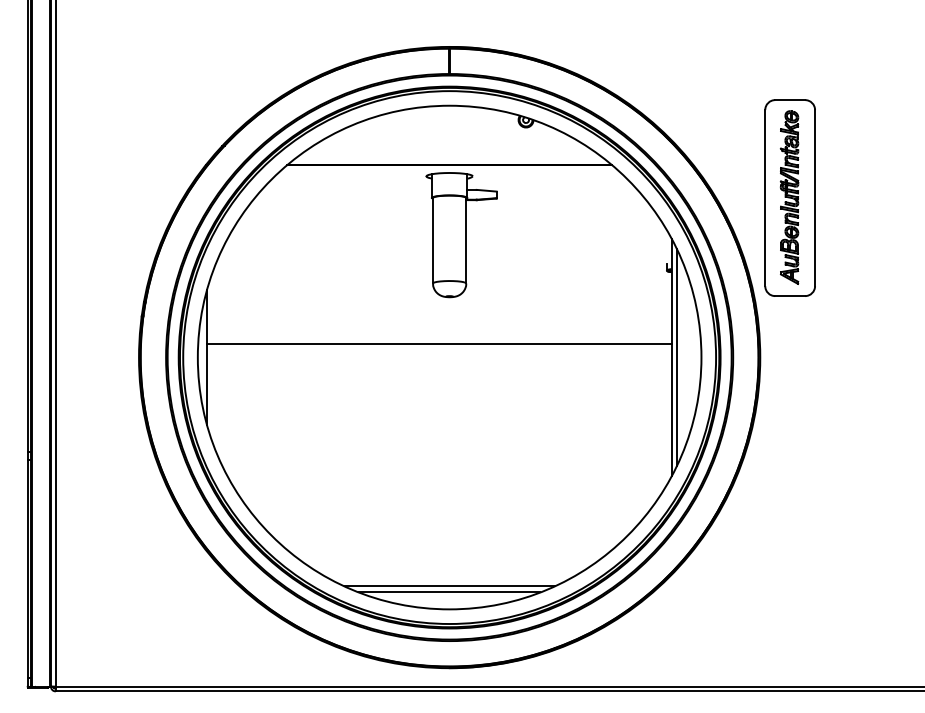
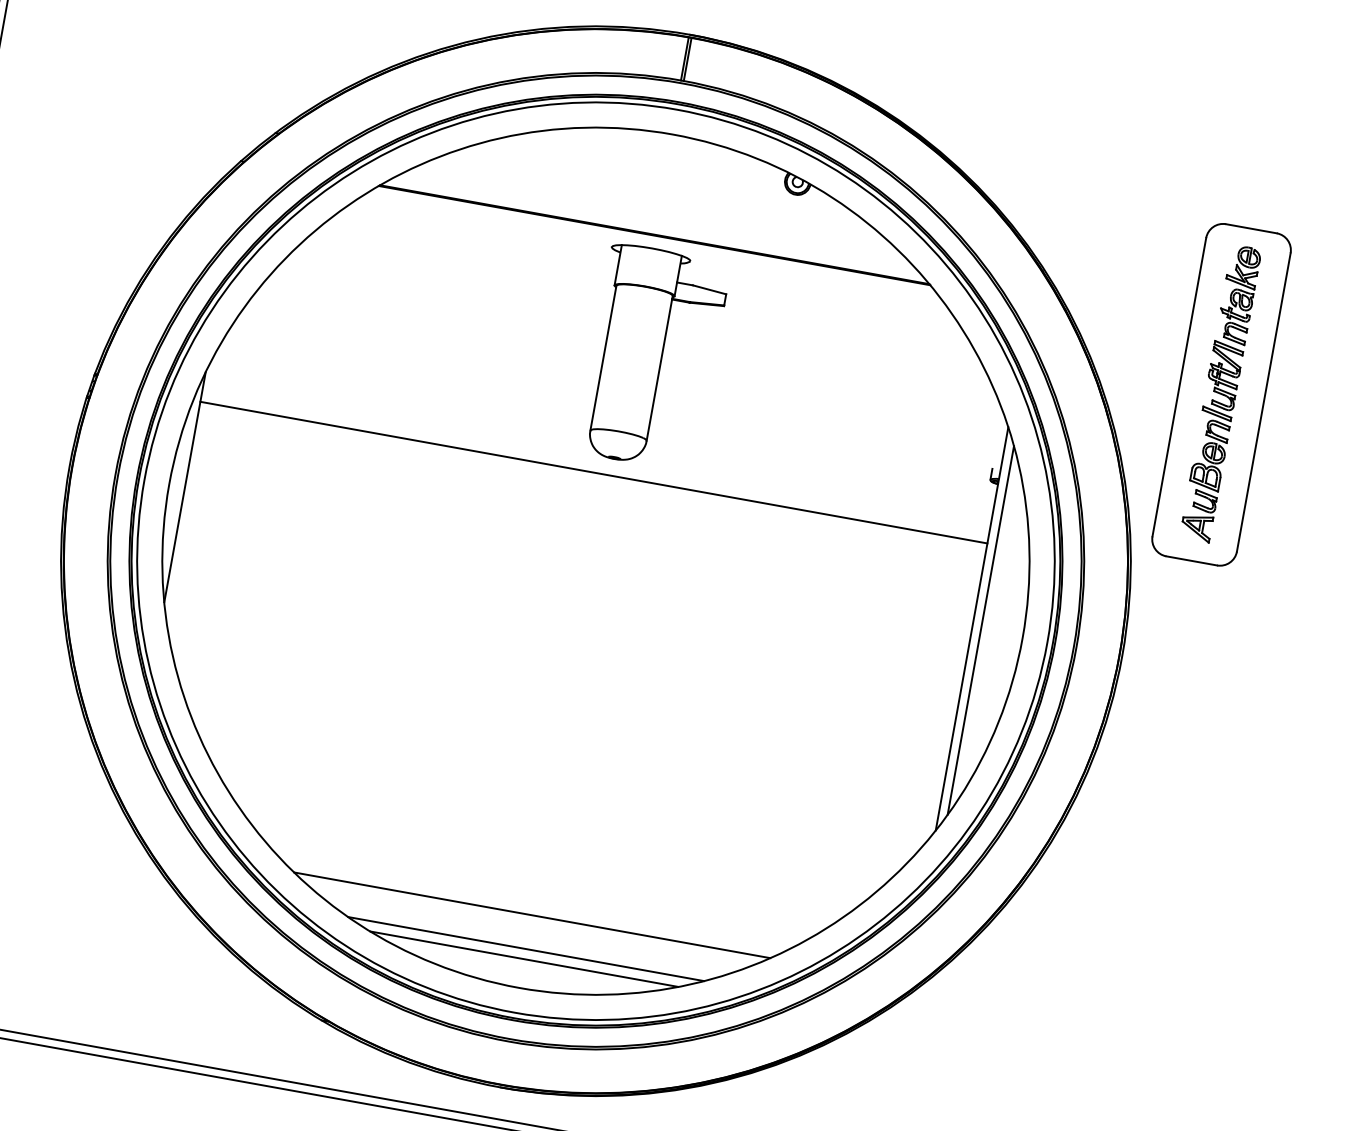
line: (439, 344) -> (594, 473), moved
line: (449, 566) -> (531, 915), added

